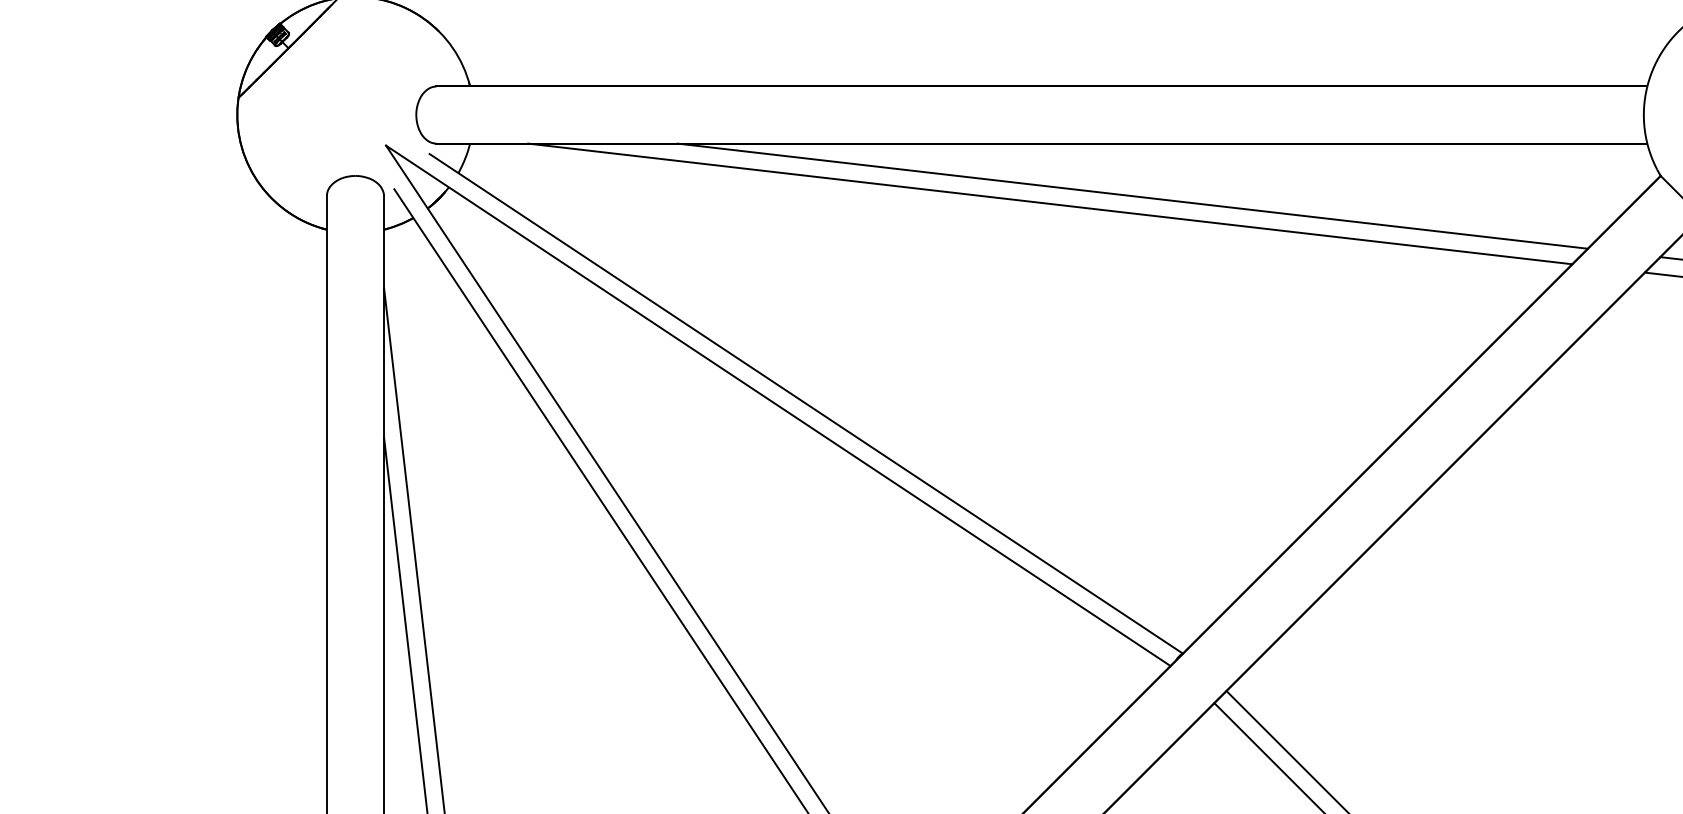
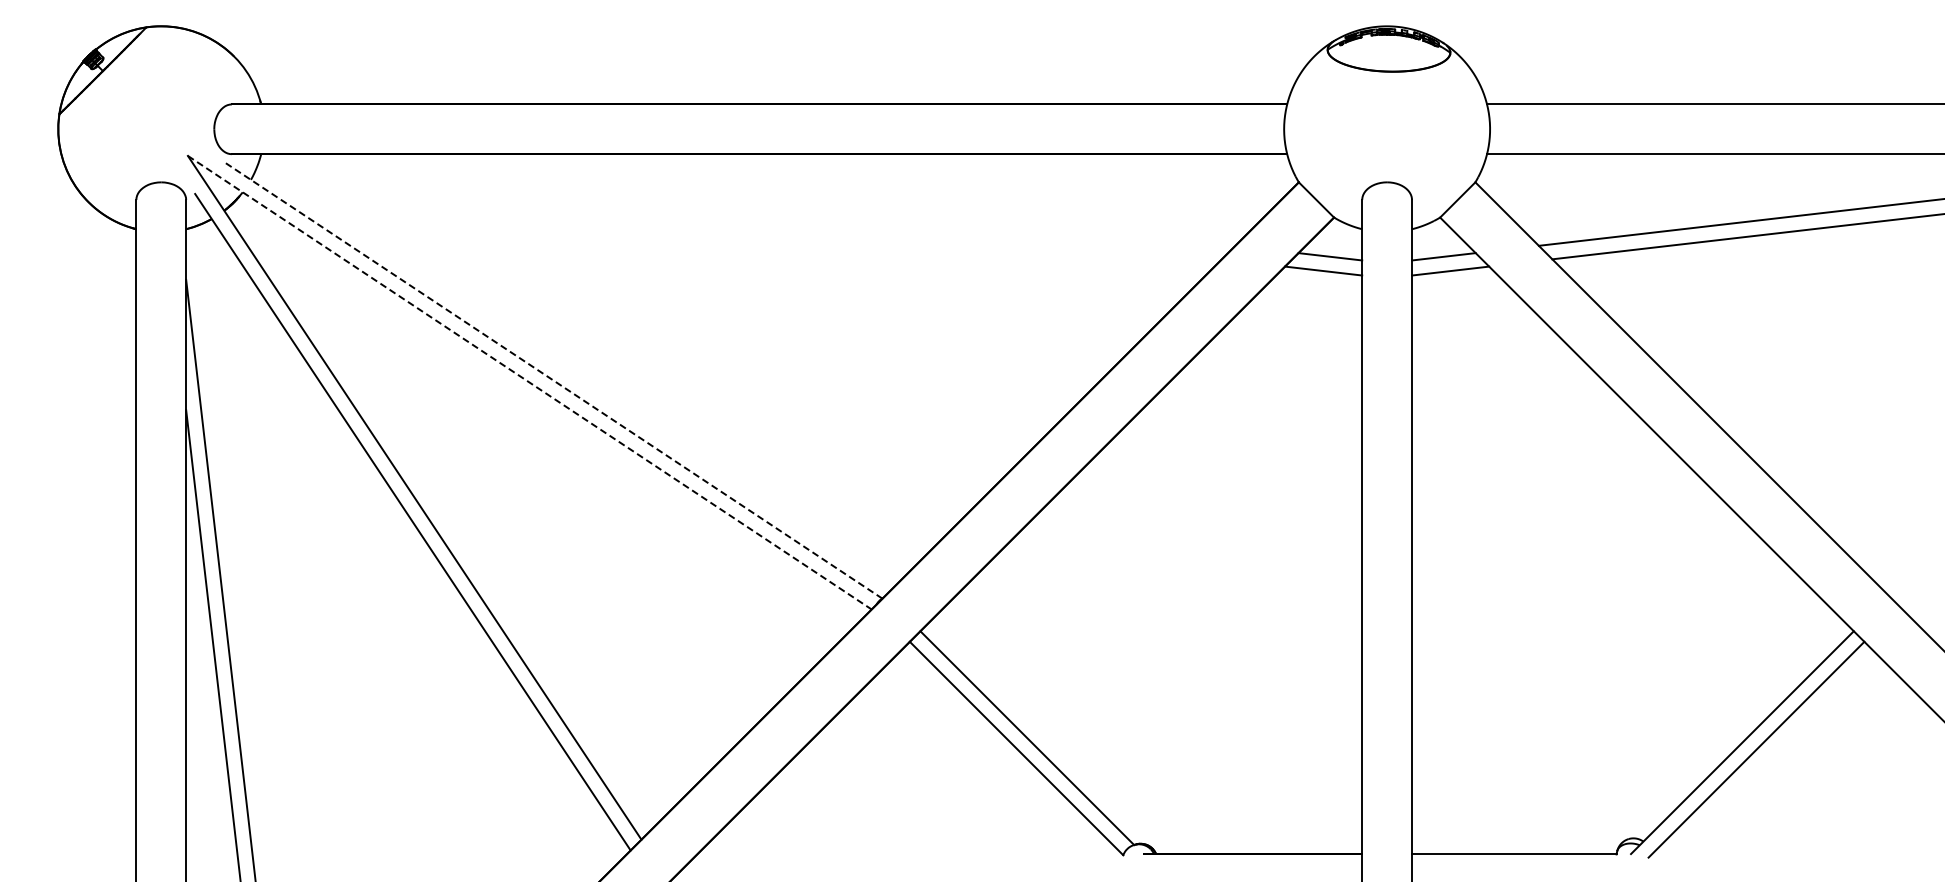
line: (1132, 195) -> (838, 199), removed
line: (1049, 203) -> (766, 206), removed
line: (806, 403) -> (554, 380), solid -> dashed
line: (779, 406) -> (530, 383), solid -> dashed

